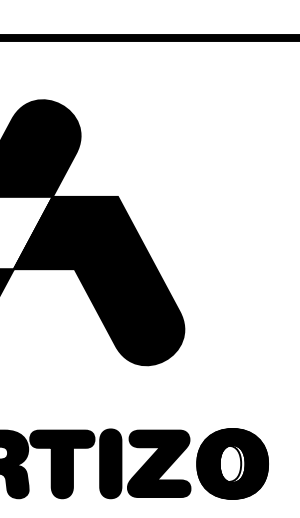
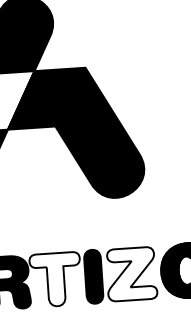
fill: (158, 463) -> (131, 274), removed
fill: (62, 464) -> (56, 279), removed

